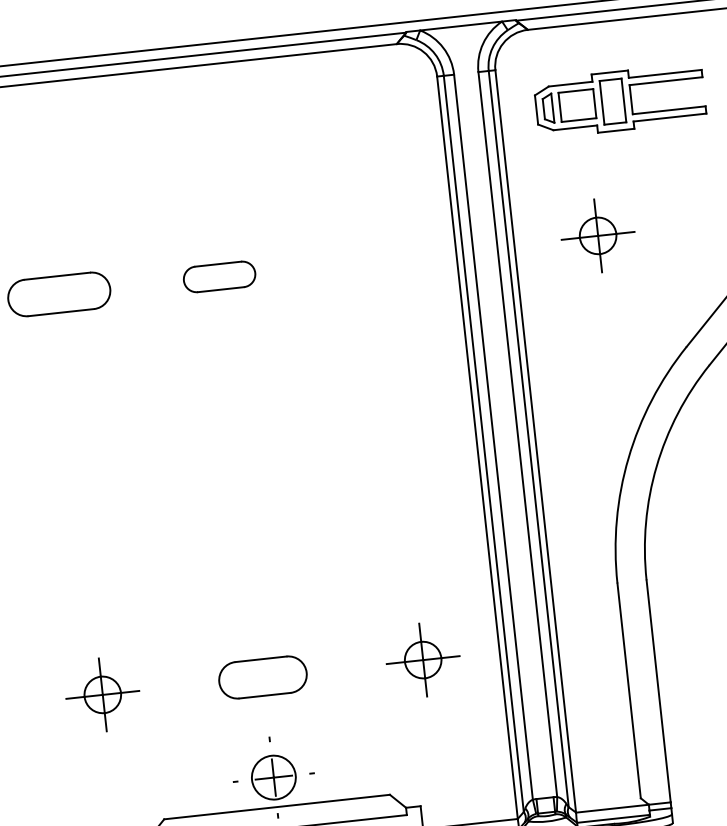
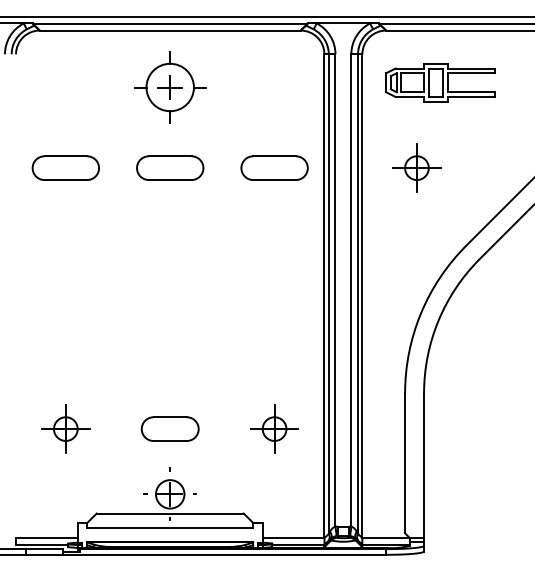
part: (206, 153) -> (170, 87), added
part: (379, 258) -> (274, 167), added
part: (219, 275) -> (170, 167), size x1.43

